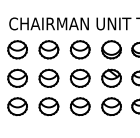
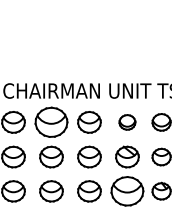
part: (48, 49) -> (51, 122), size x1.4
part: (111, 49) -> (127, 122), size x0.7
part: (111, 106) -> (127, 191), size x1.4

